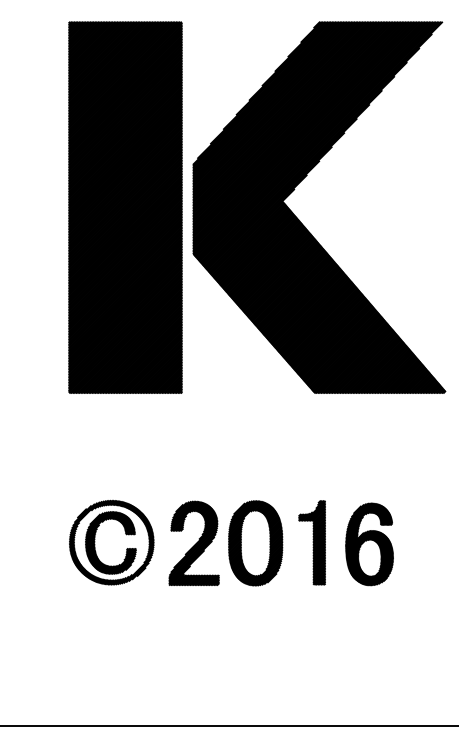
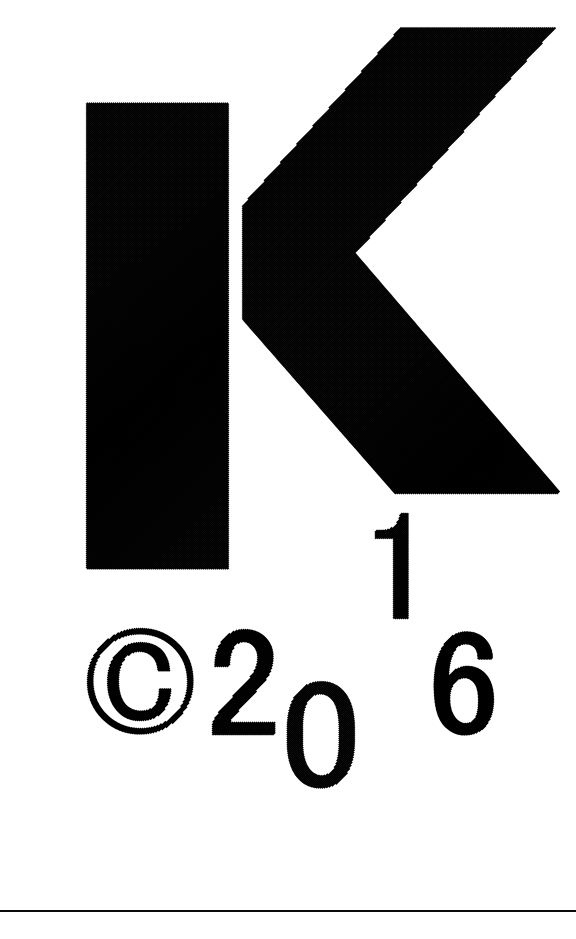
part: (125, 207) -> (157, 335), moved
part: (311, 542) -> (390, 565), moved
part: (255, 543) -> (320, 734), moved

